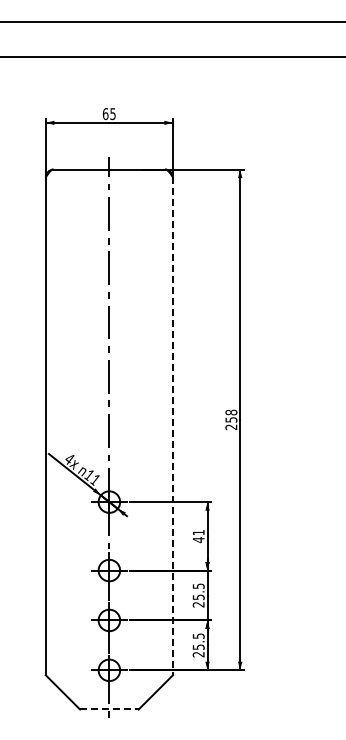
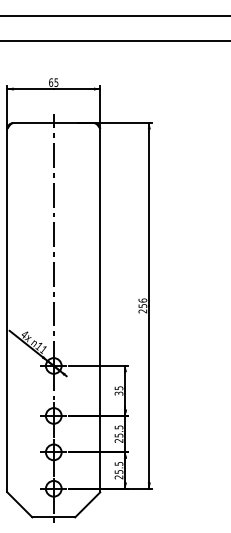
text: (231, 412) -> (142, 300), 258 -> 256
line: (172, 426) -> (99, 310), dashed -> solid
text: (198, 536) -> (118, 391), 41 -> 35
line: (109, 709) -> (53, 517), dashed -> solid

